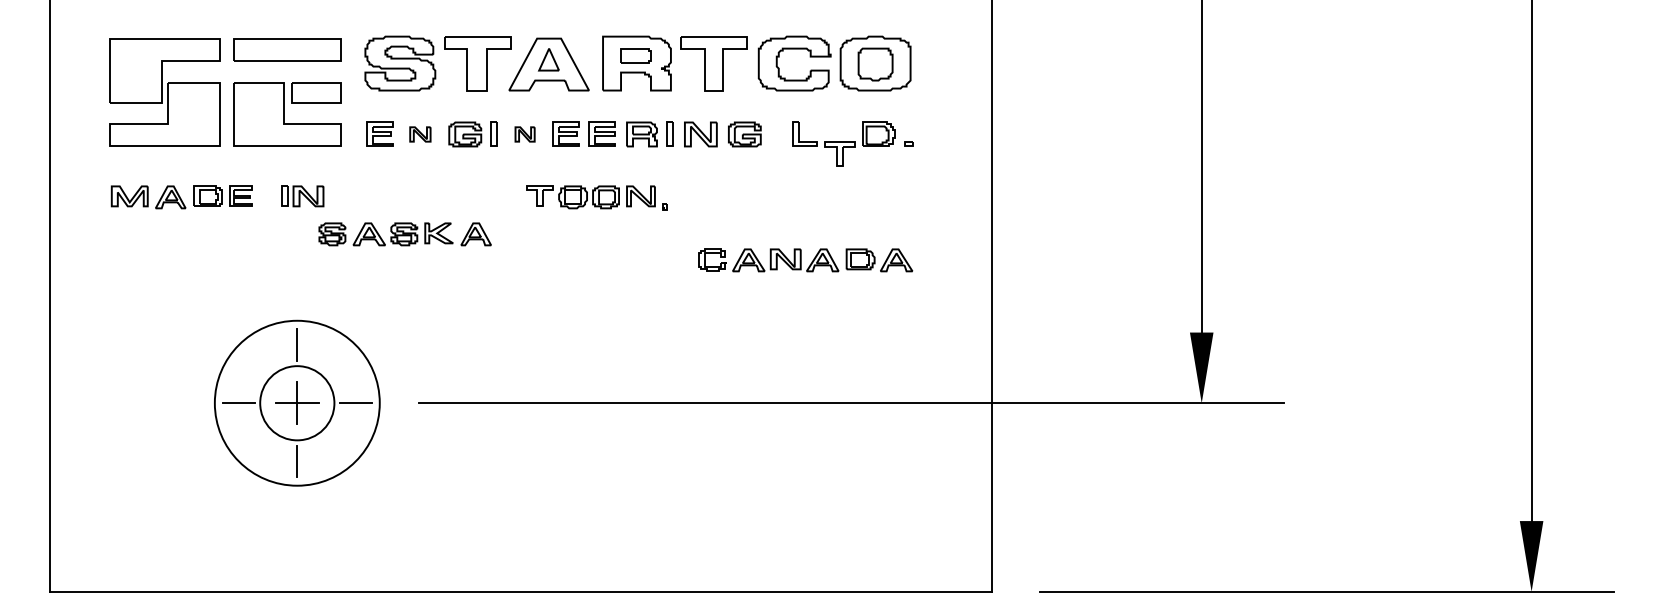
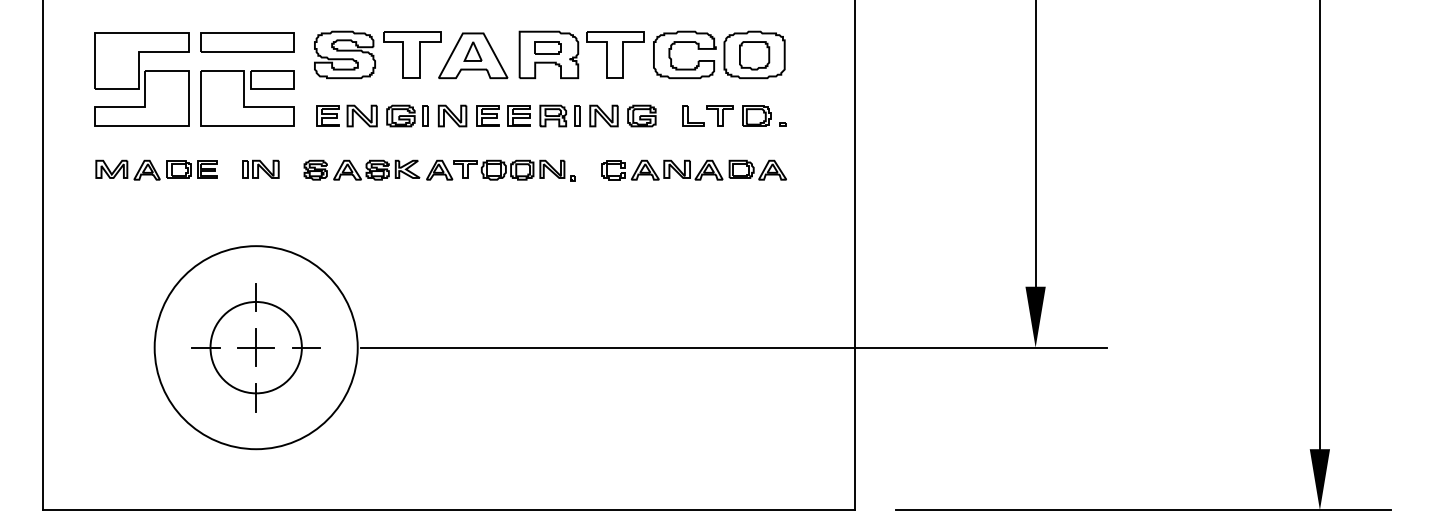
part: (420, 134) -> (362, 116), size x1.67
part: (524, 134) -> (451, 116), size x1.67
part: (839, 153) -> (720, 115), moved
part: (404, 234) -> (377, 170), moved
part: (805, 260) -> (694, 170), moved
circle: (297, 403) -> (256, 347), size x1.43
circle: (297, 403) -> (256, 347), size x1.43

